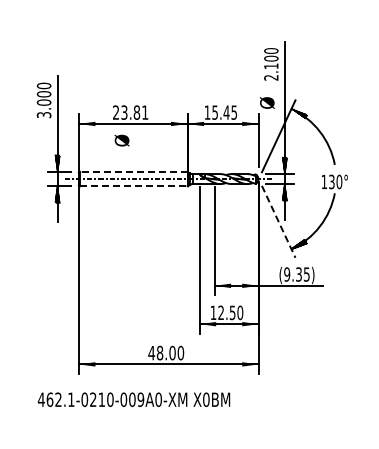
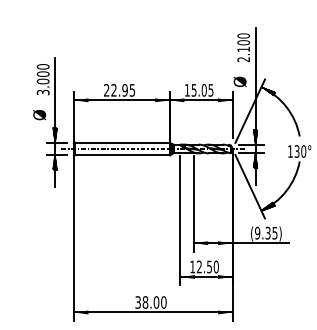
text: (134, 112) -> (122, 90), 23.81 -> 22.95
text: (226, 112) -> (204, 90), 15.45 -> 15.05
text: (121, 140) -> (39, 114), moved
line: (133, 171) -> (122, 142), dashed -> solid
line: (133, 186) -> (122, 155), dashed -> solid
line: (278, 221) -> (250, 186), dashed -> solid
text: (151, 352) -> (137, 301), 48.00 -> 38.00

